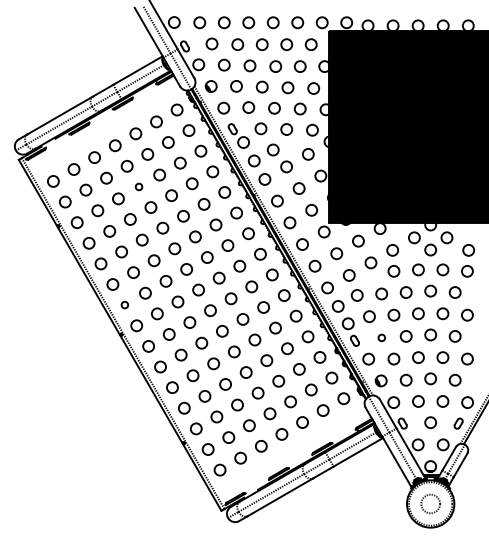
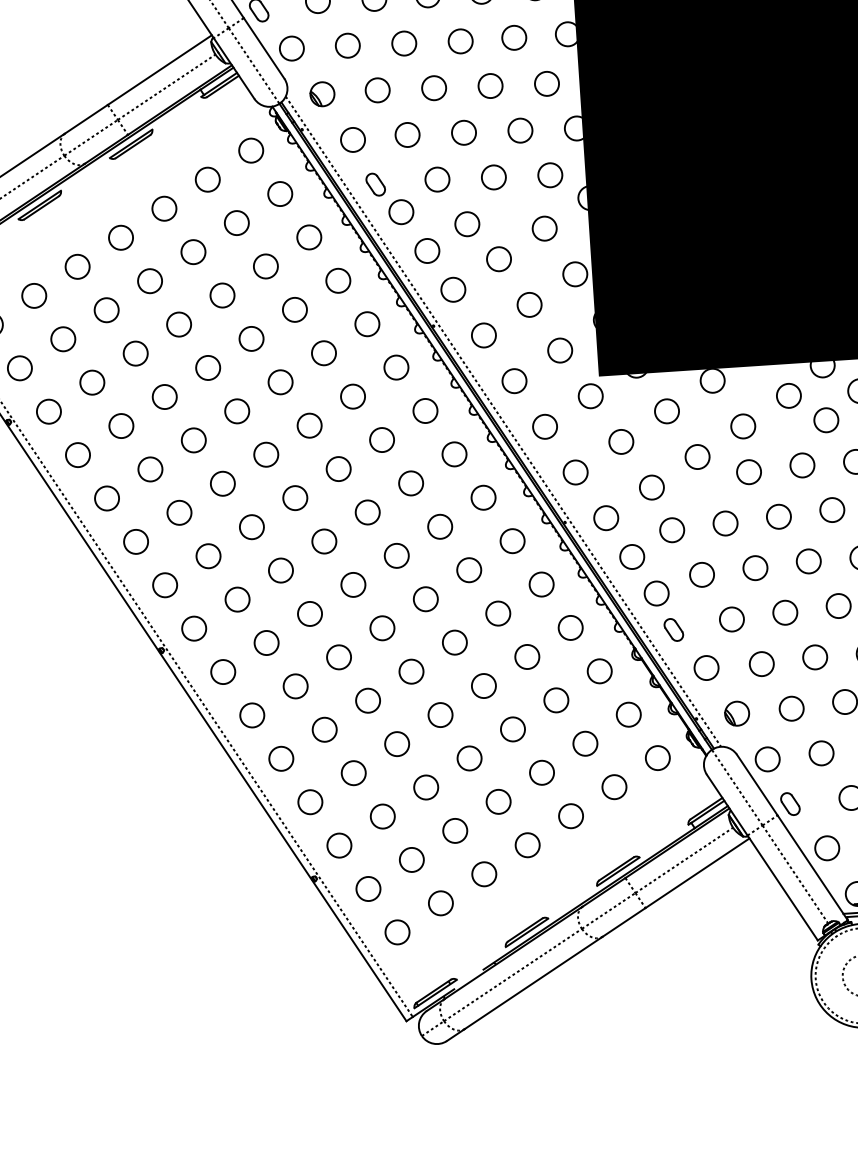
circle: (138, 186) -> (177, 323), size x1.67
circle: (124, 304) -> (164, 583), size x1.67
circle: (381, 337) -> (731, 618), size x1.67

